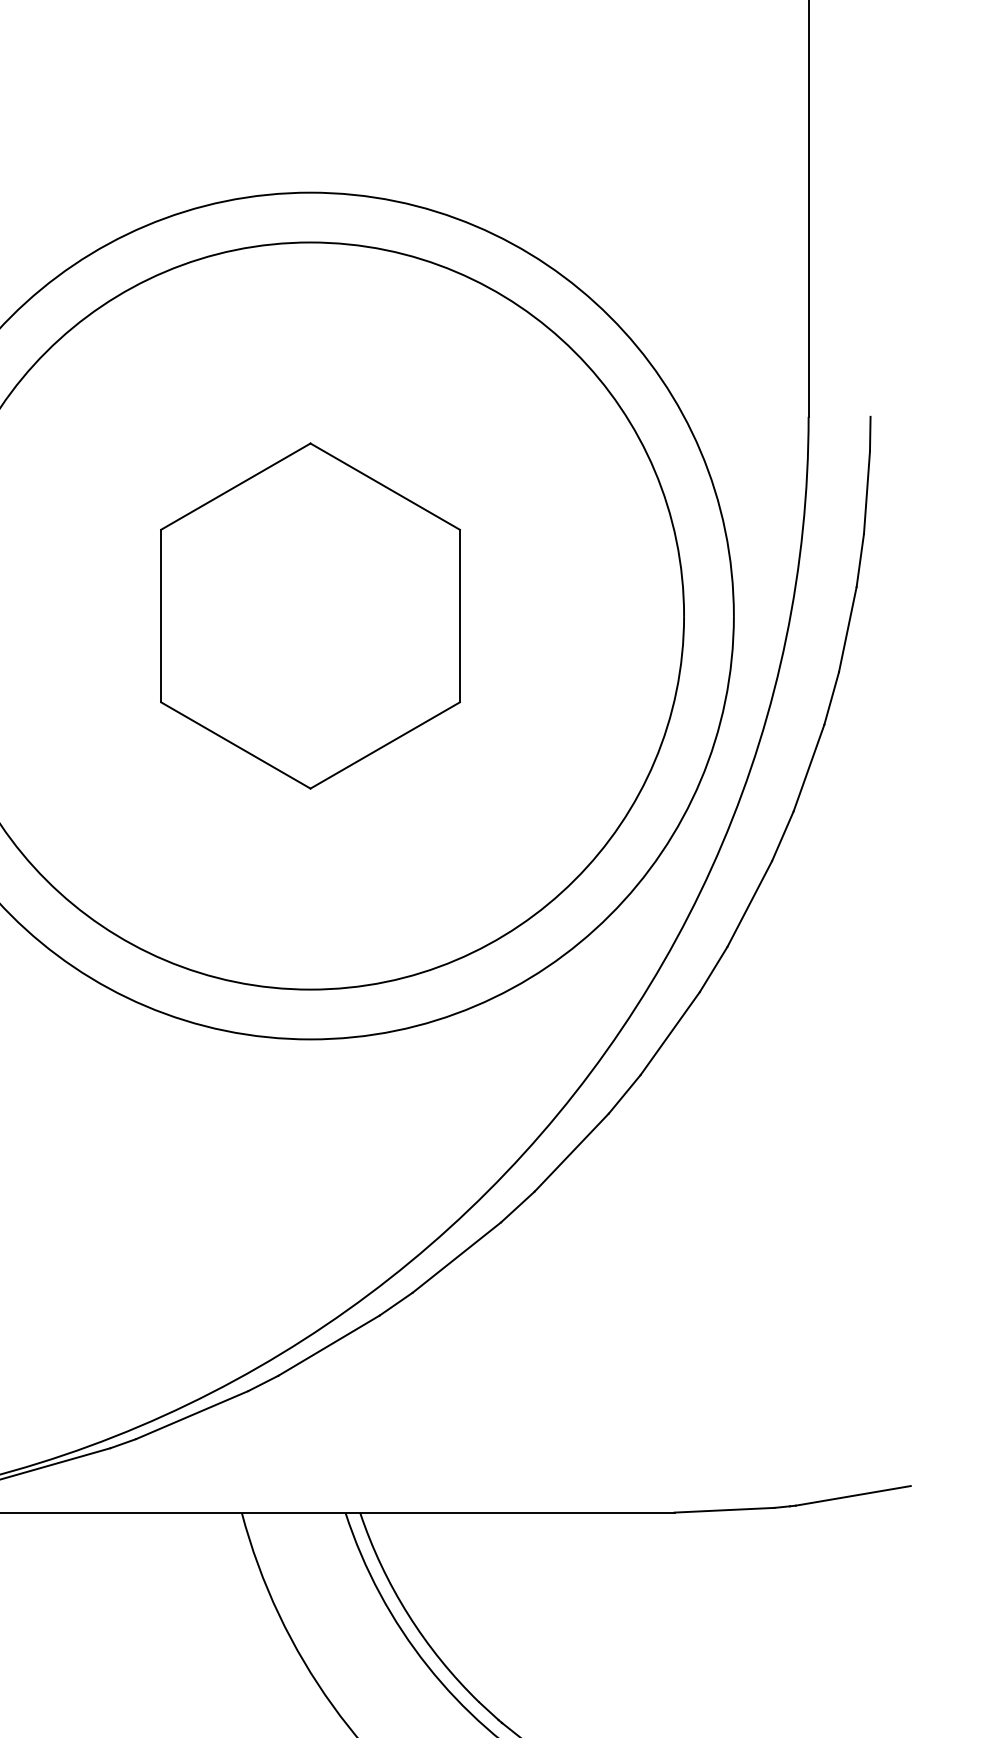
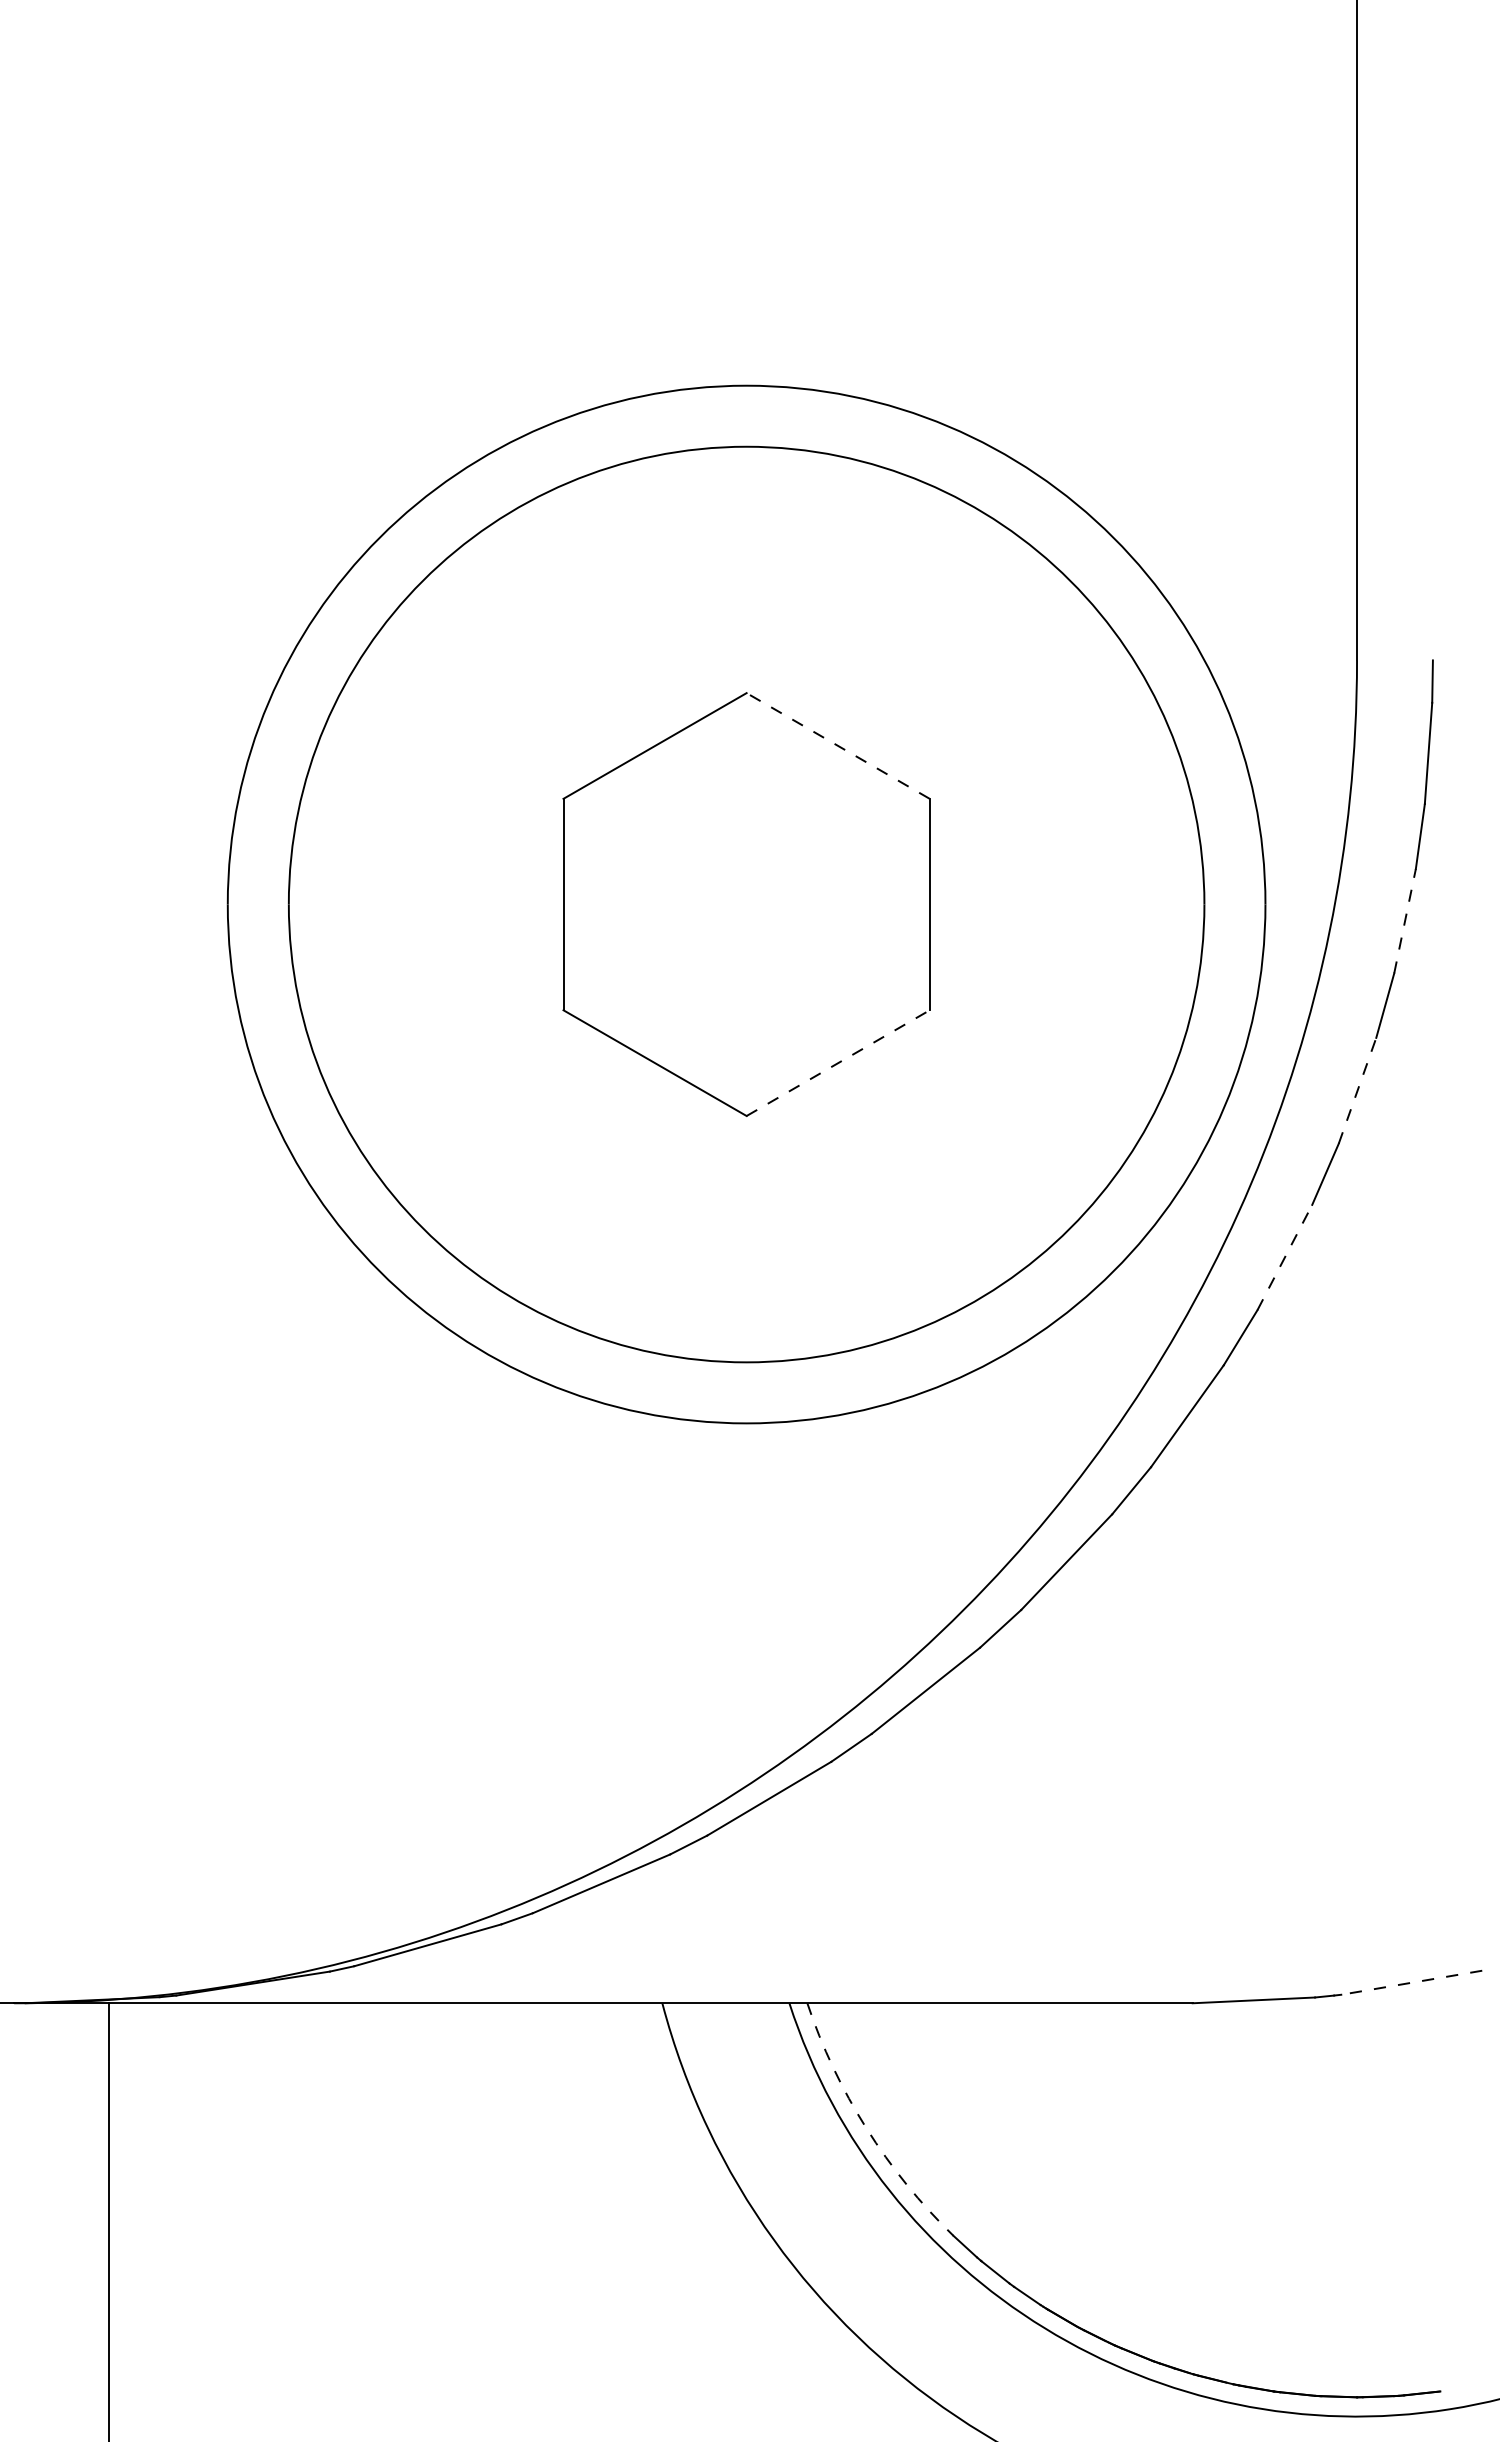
line: (385, 486) -> (838, 745), solid -> dashed
line: (848, 629) -> (1405, 920), solid -> dashed
line: (385, 745) -> (838, 1063), solid -> dashed
line: (809, 767) -> (1357, 1090), solid -> dashed
line: (750, 904) -> (1285, 1257), solid -> dashed
line: (853, 1495) -> (1411, 1982), solid -> dashed
arc: (408, 1614) -> (866, 2128), solid -> dashed

